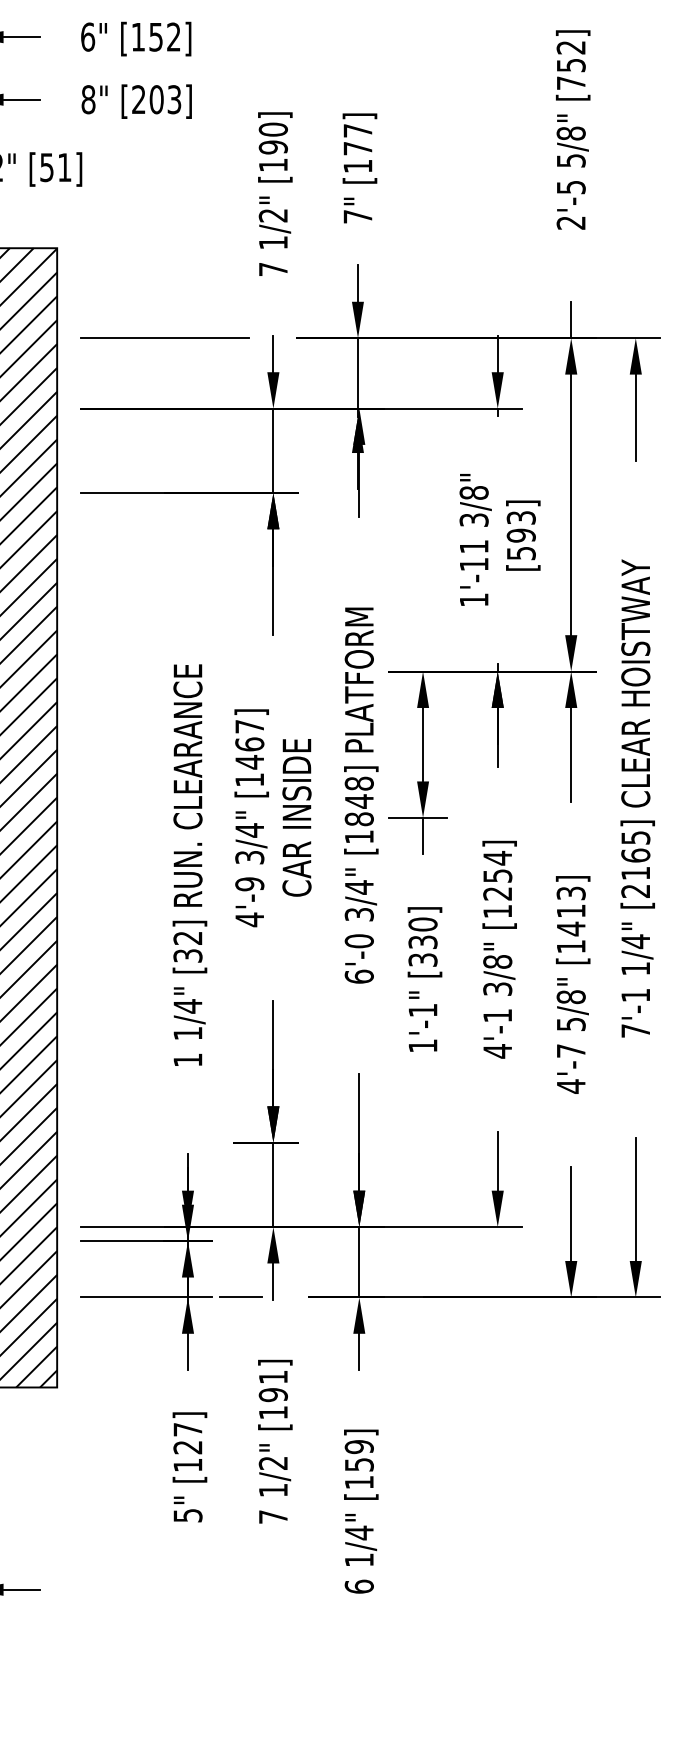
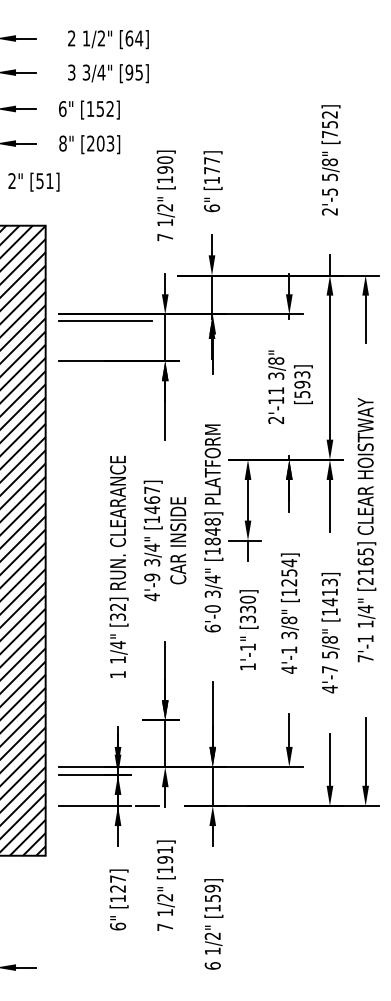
text: (358, 217) -> (212, 208), 7" -> 6"
line: (165, 338) -> (105, 320), moved
text: (472, 600) -> (275, 420), 1'-11 -> 2'-11
text: (188, 1515) -> (118, 926), 5" -> 6"
text: (358, 1533) -> (212, 936), 1/4" -> 1/2"

